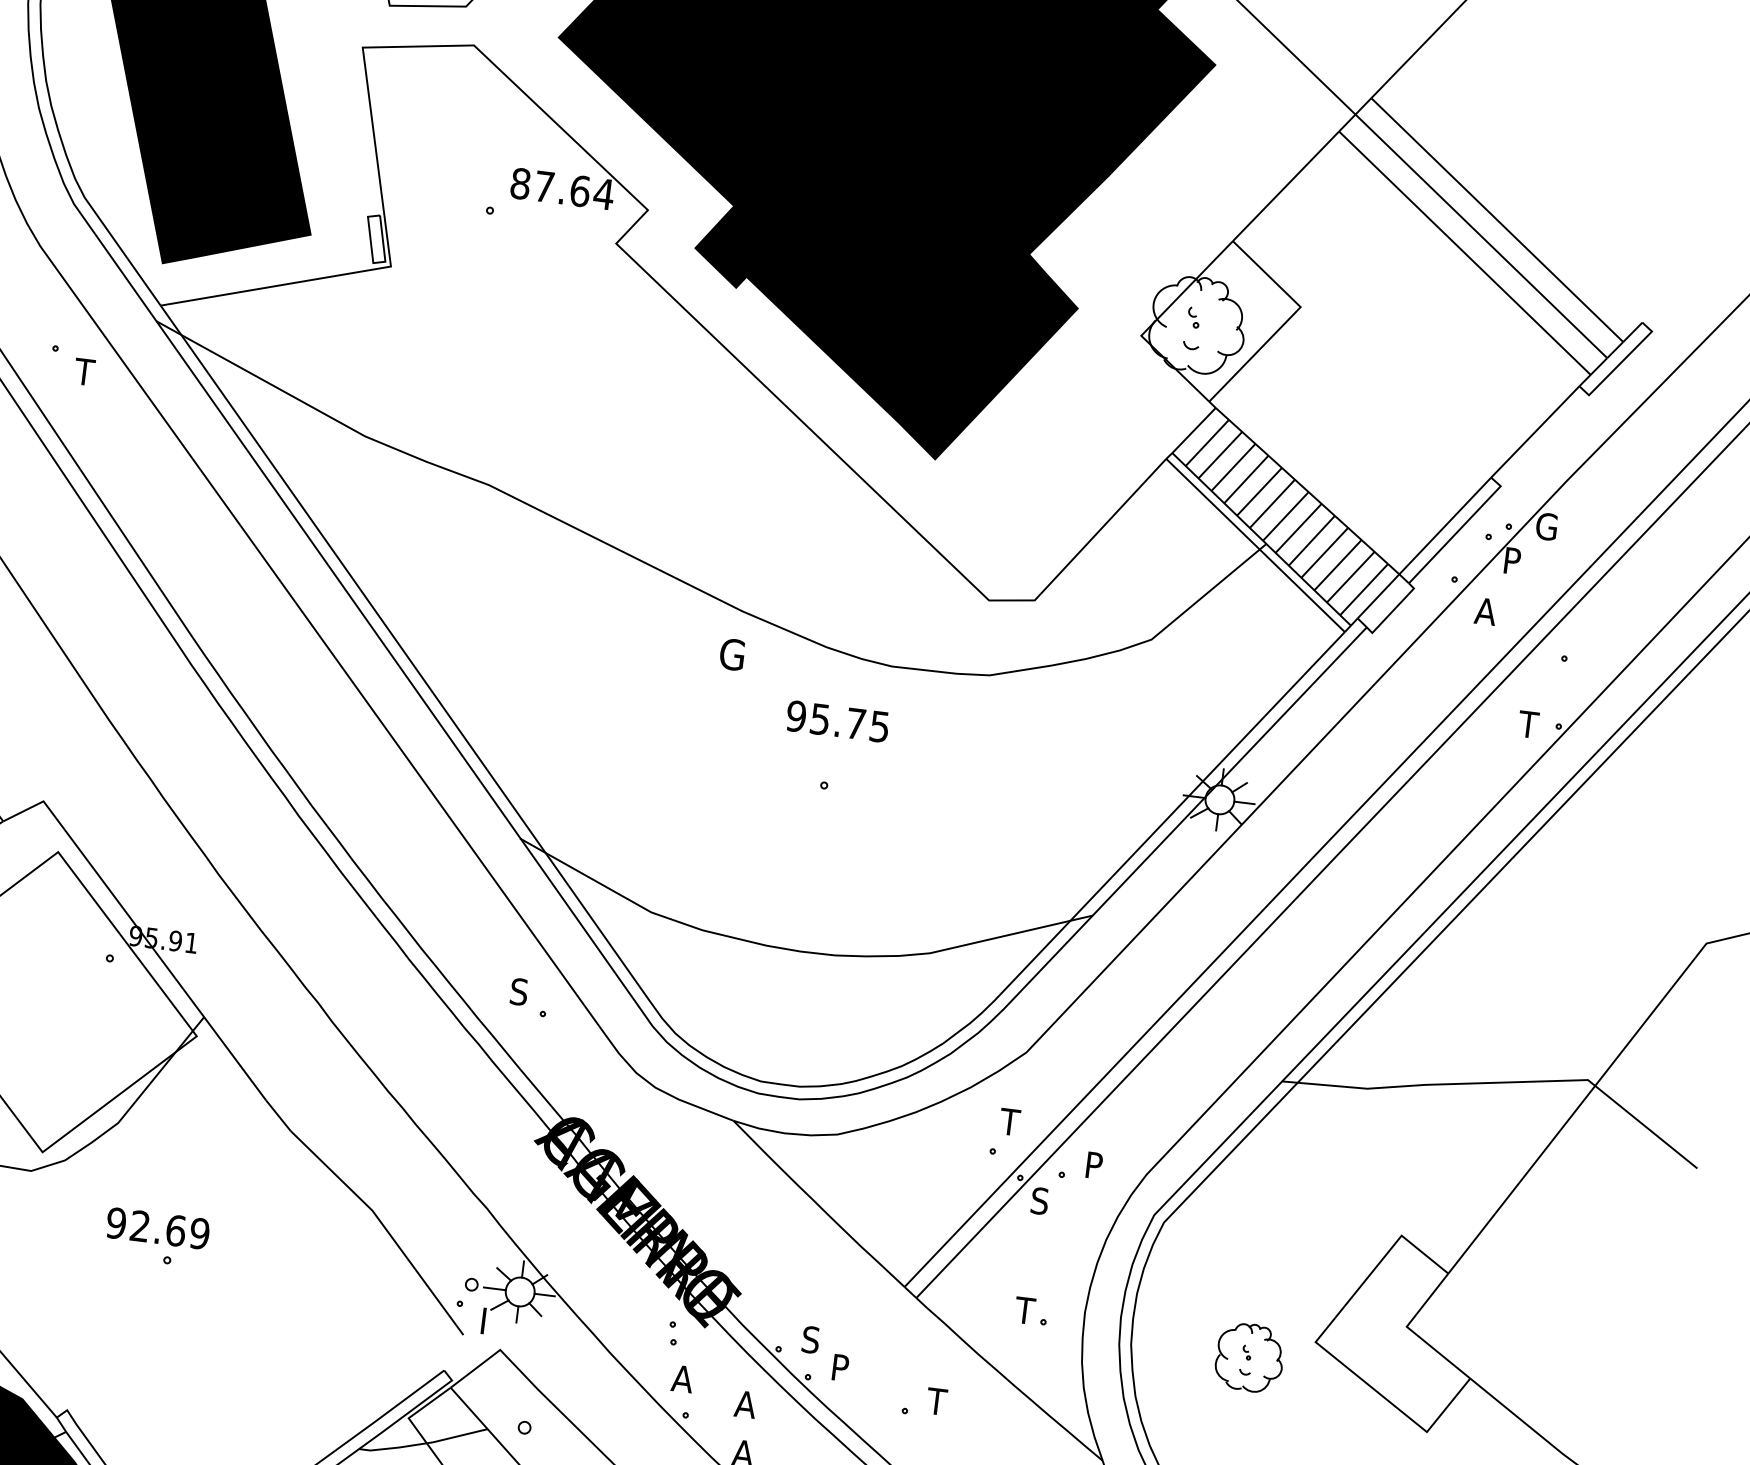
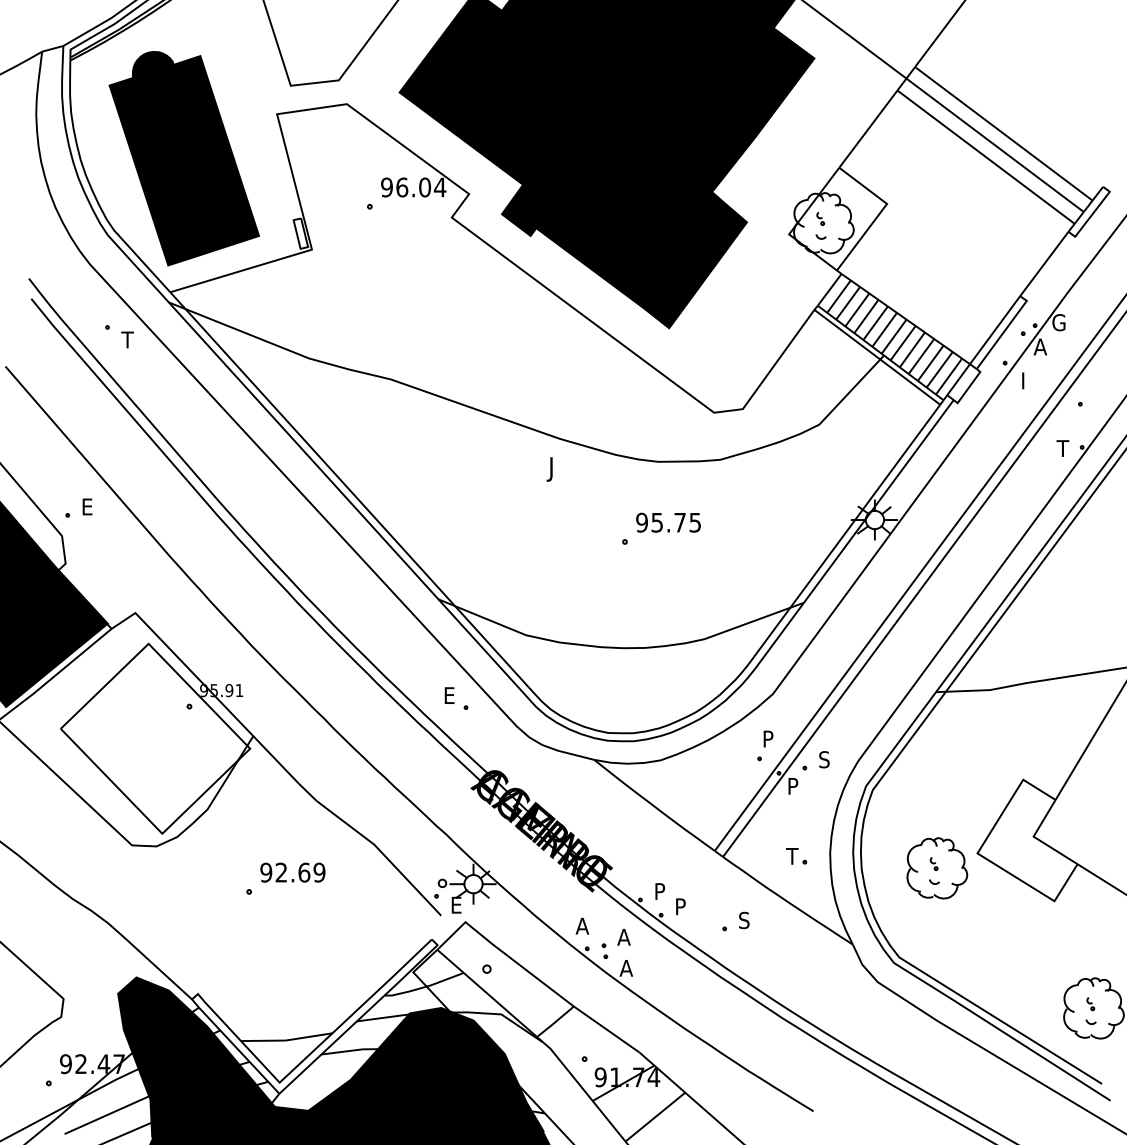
text: (551, 187) -> (406, 187), 87.64 -> 96.04
text: (1513, 560) -> (1040, 346), P -> A
text: (1484, 610) -> (1026, 380), A -> I
text: (729, 656) -> (555, 468), G -> J
text: (837, 721) -> (668, 522), moved
text: (519, 991) -> (449, 695), S -> E
text: (1009, 1121) -> (767, 738), T -> P
text: (1094, 1165) -> (824, 759), P -> S
text: (1039, 1199) -> (792, 785), S -> P
text: (157, 1228) -> (292, 872), moved
text: (491, 1320) -> (457, 904), I -> E
part: (672, 1333) -> (604, 951), moved
text: (810, 1339) -> (659, 891), S -> P
part: (1250, 1357) -> (937, 868), size x1.43
text: (936, 1401) -> (743, 920), T -> S

